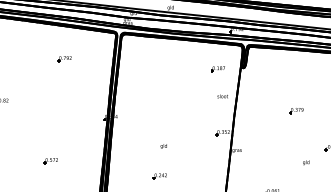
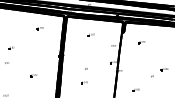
part: (215, 67) -> (90, 34), moved
part: (295, 111) -> (141, 42), moved

